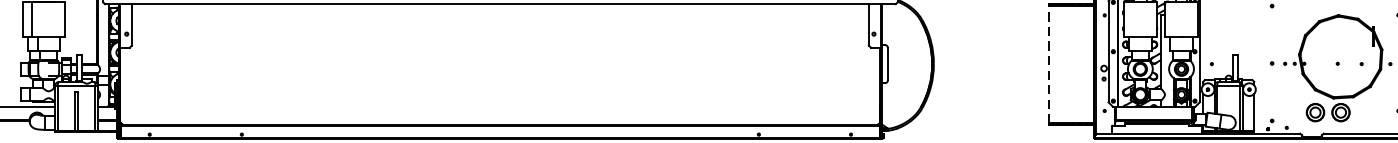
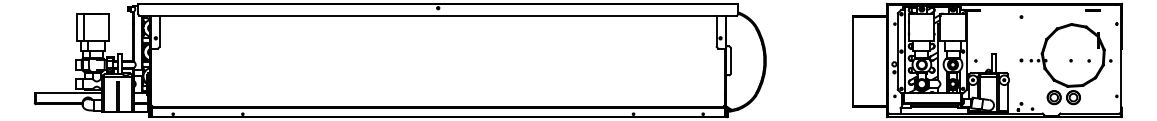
line: (1048, 64) -> (852, 61), dashed -> solid

